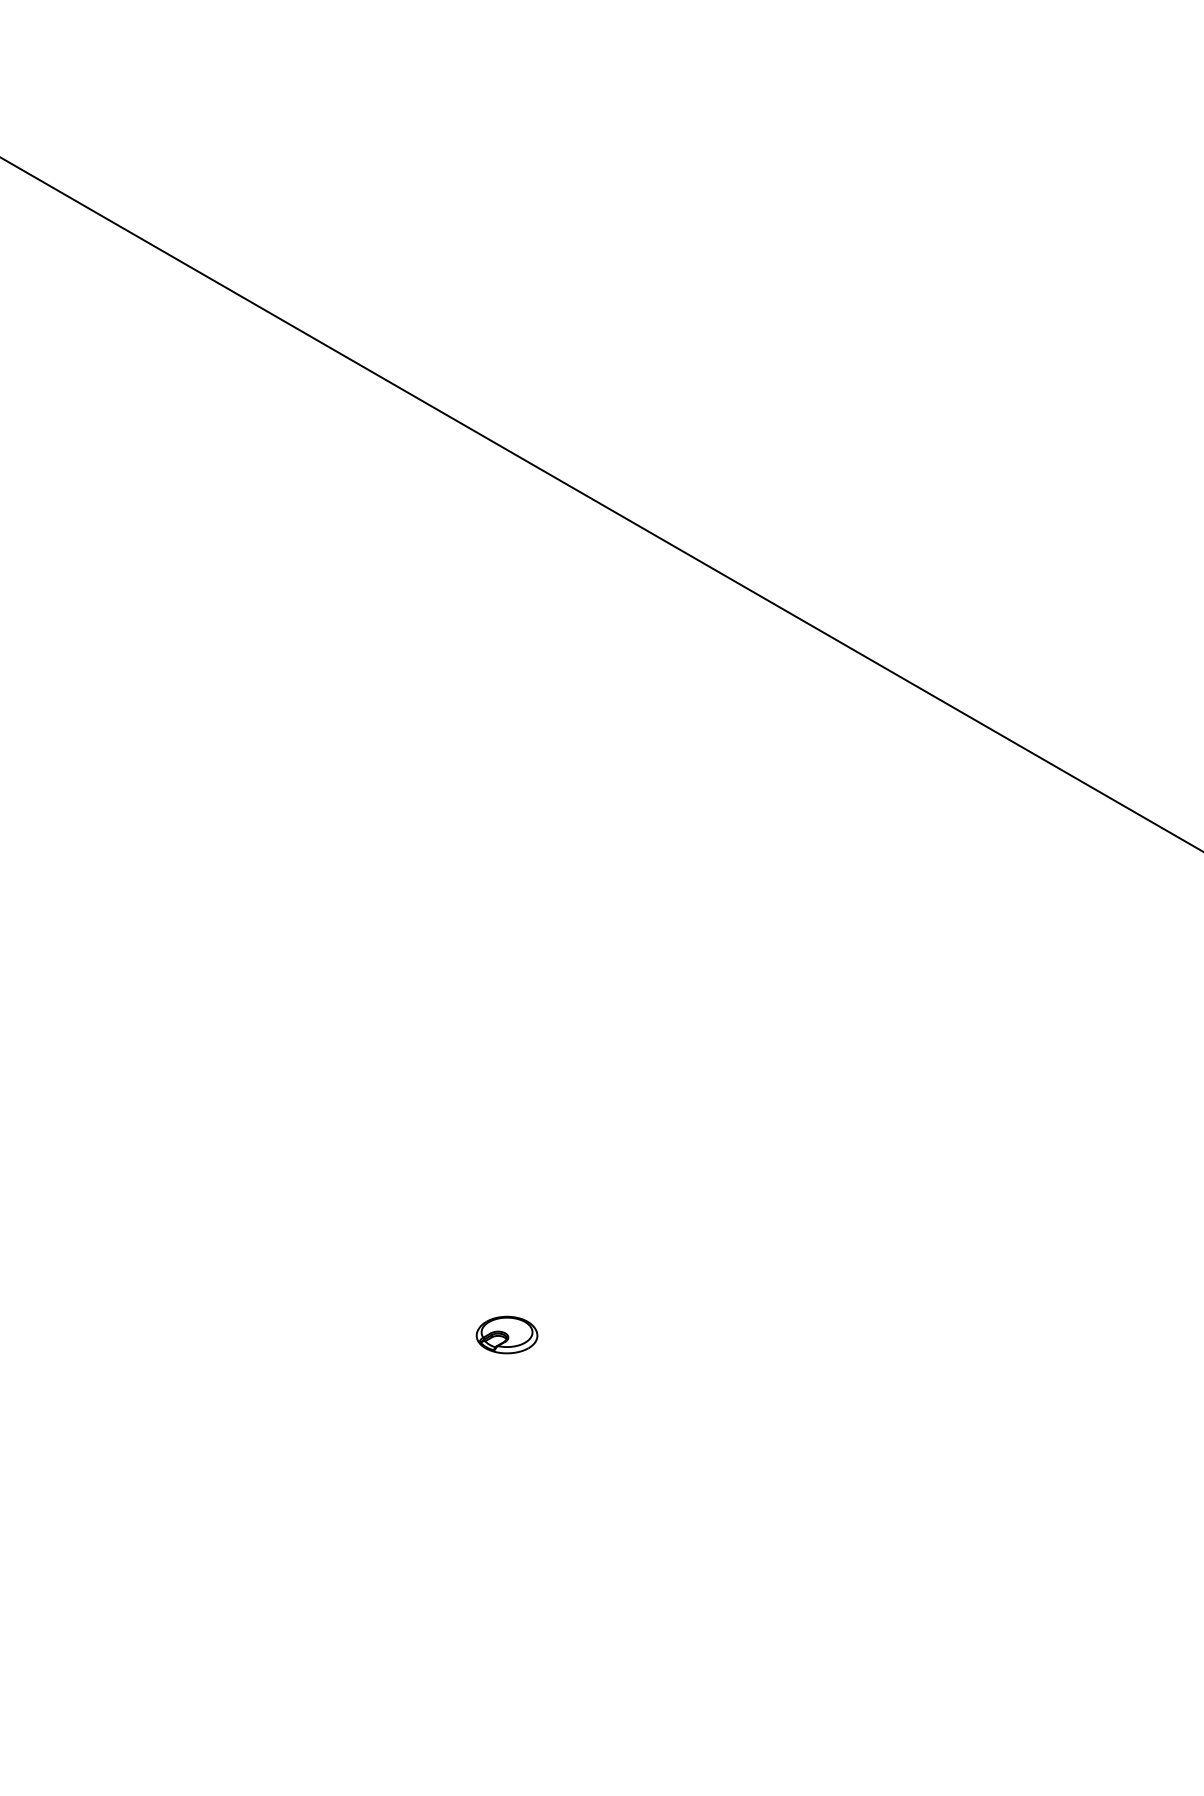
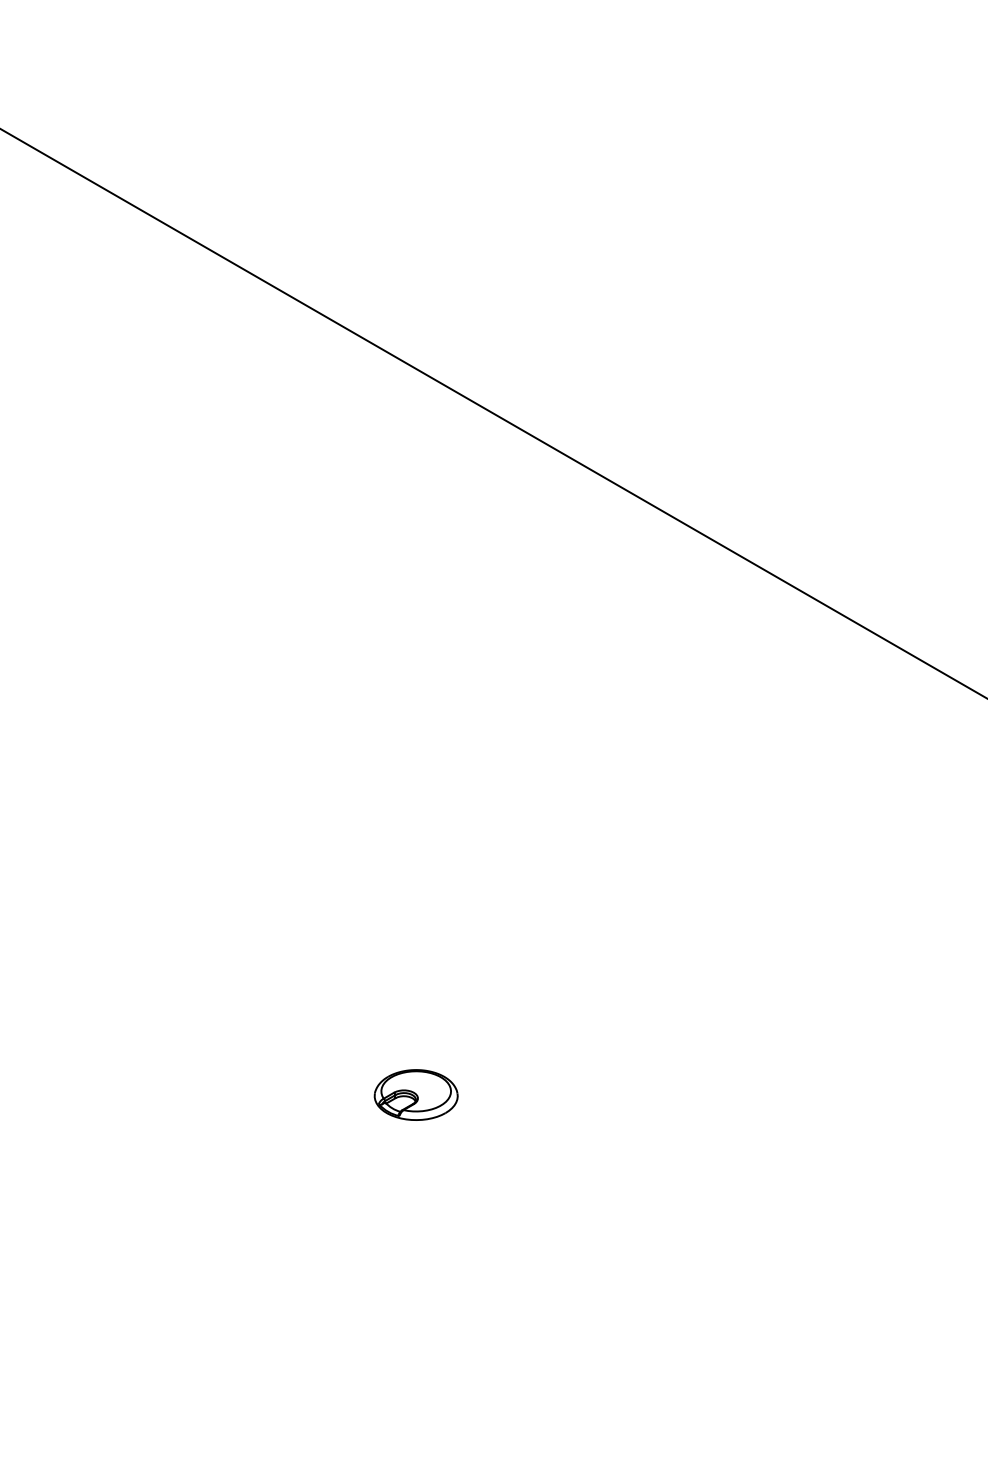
part: (506, 1334) -> (415, 1094), size x1.67

